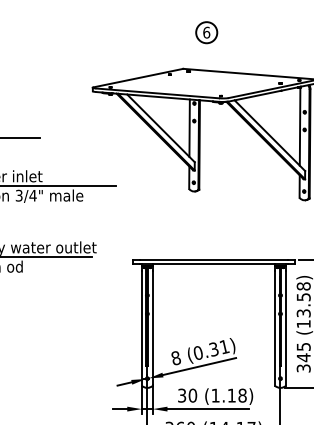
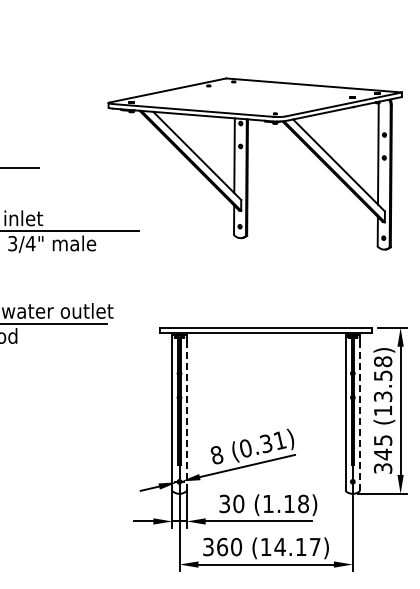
part: (206, 32) -> (256, 30), removed
line: (152, 328) -> (186, 416), solid -> dashed
line: (286, 328) -> (360, 416), solid -> dashed

